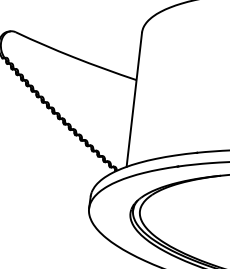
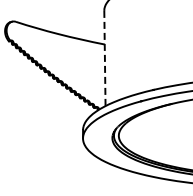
line: (133, 99) -> (104, 58), solid -> dashed

